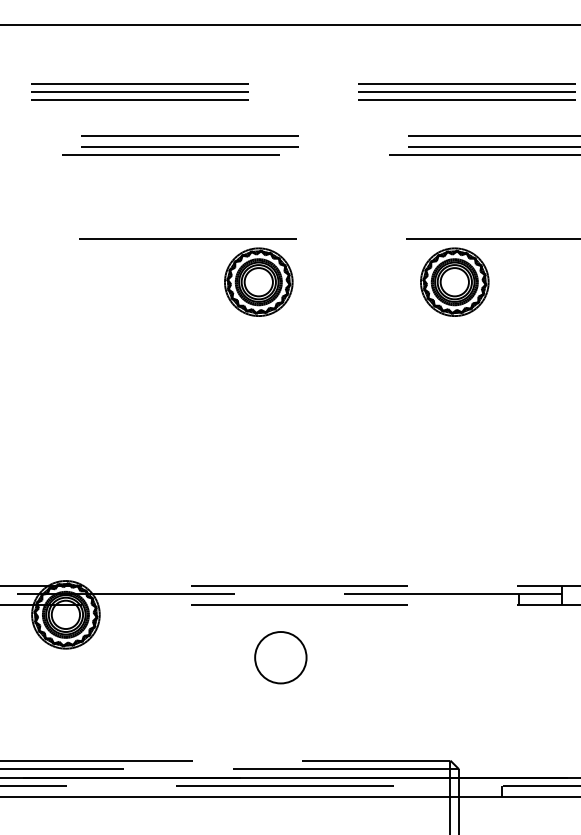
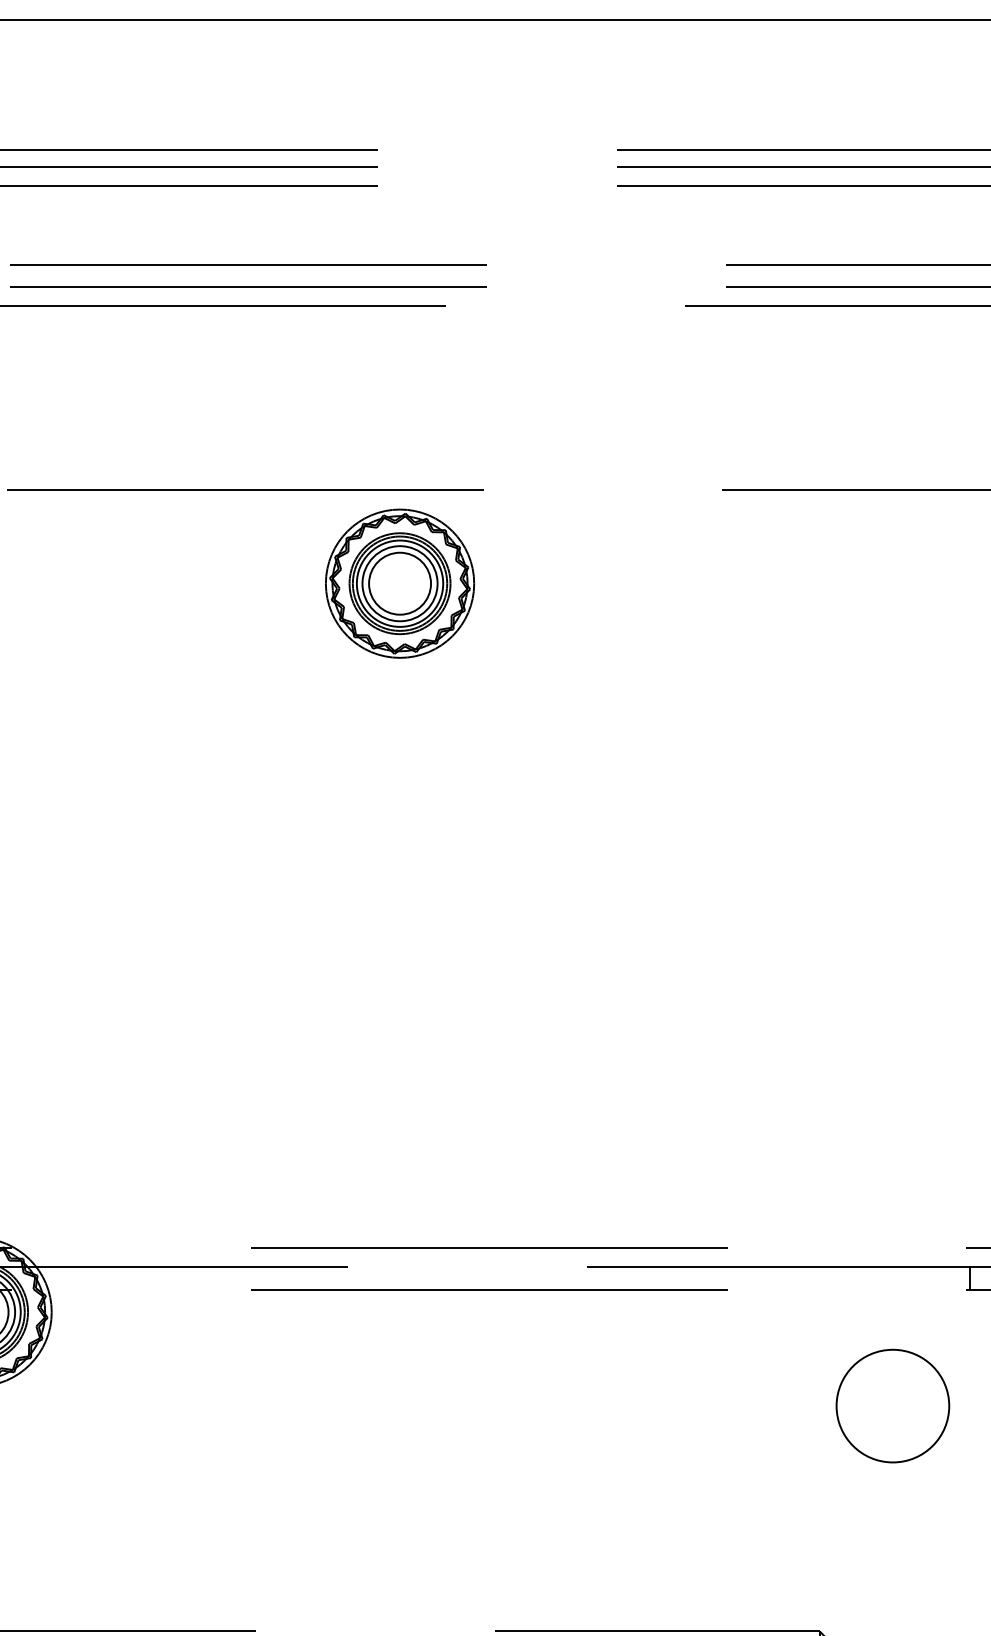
part: (454, 281) -> (828, 582), removed
circle: (280, 657) -> (892, 1405), moved

